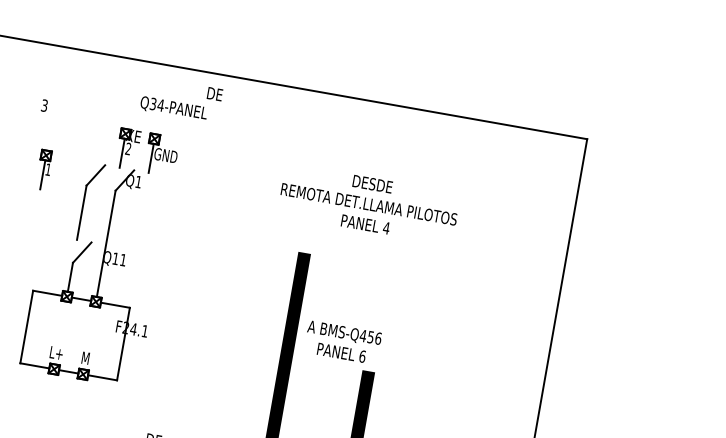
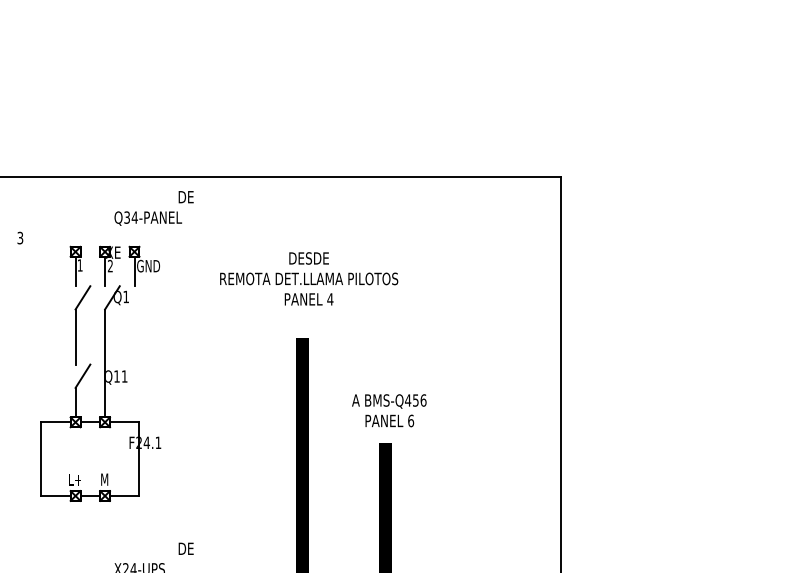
part: (43, 168) -> (75, 265), moved
text: (369, 204) -> (309, 278), moved
text: (343, 342) -> (389, 410), moved

